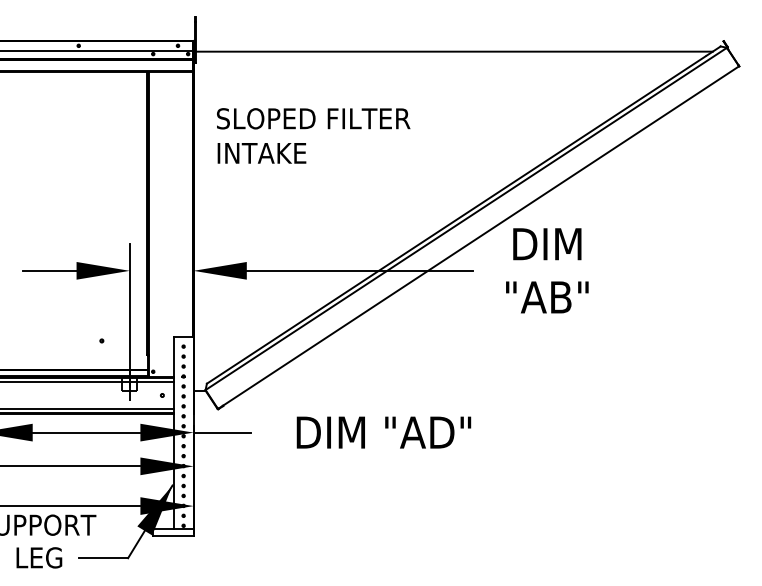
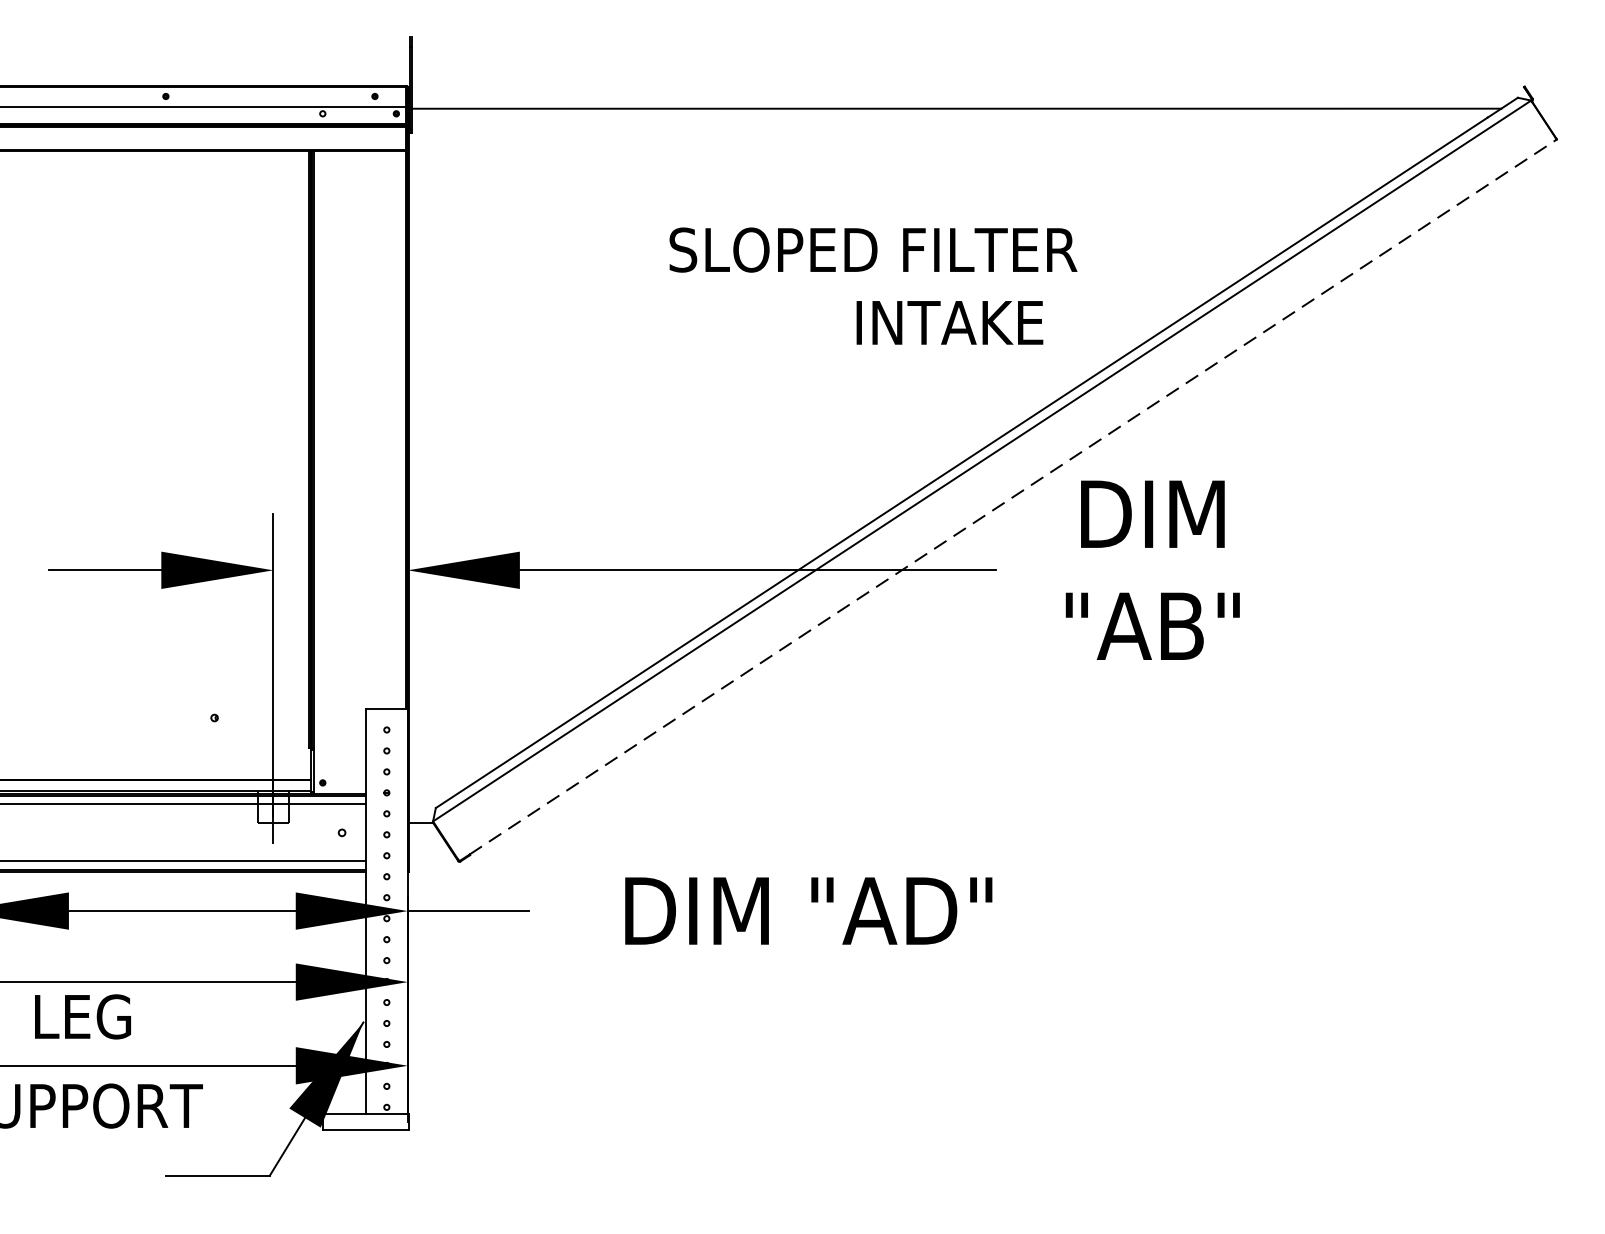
text: (313, 118) -> (873, 249), moved
text: (261, 153) -> (948, 323), moved
line: (481, 236) -> (1014, 497), solid -> dashed
text: (39, 557) -> (83, 1016), moved

